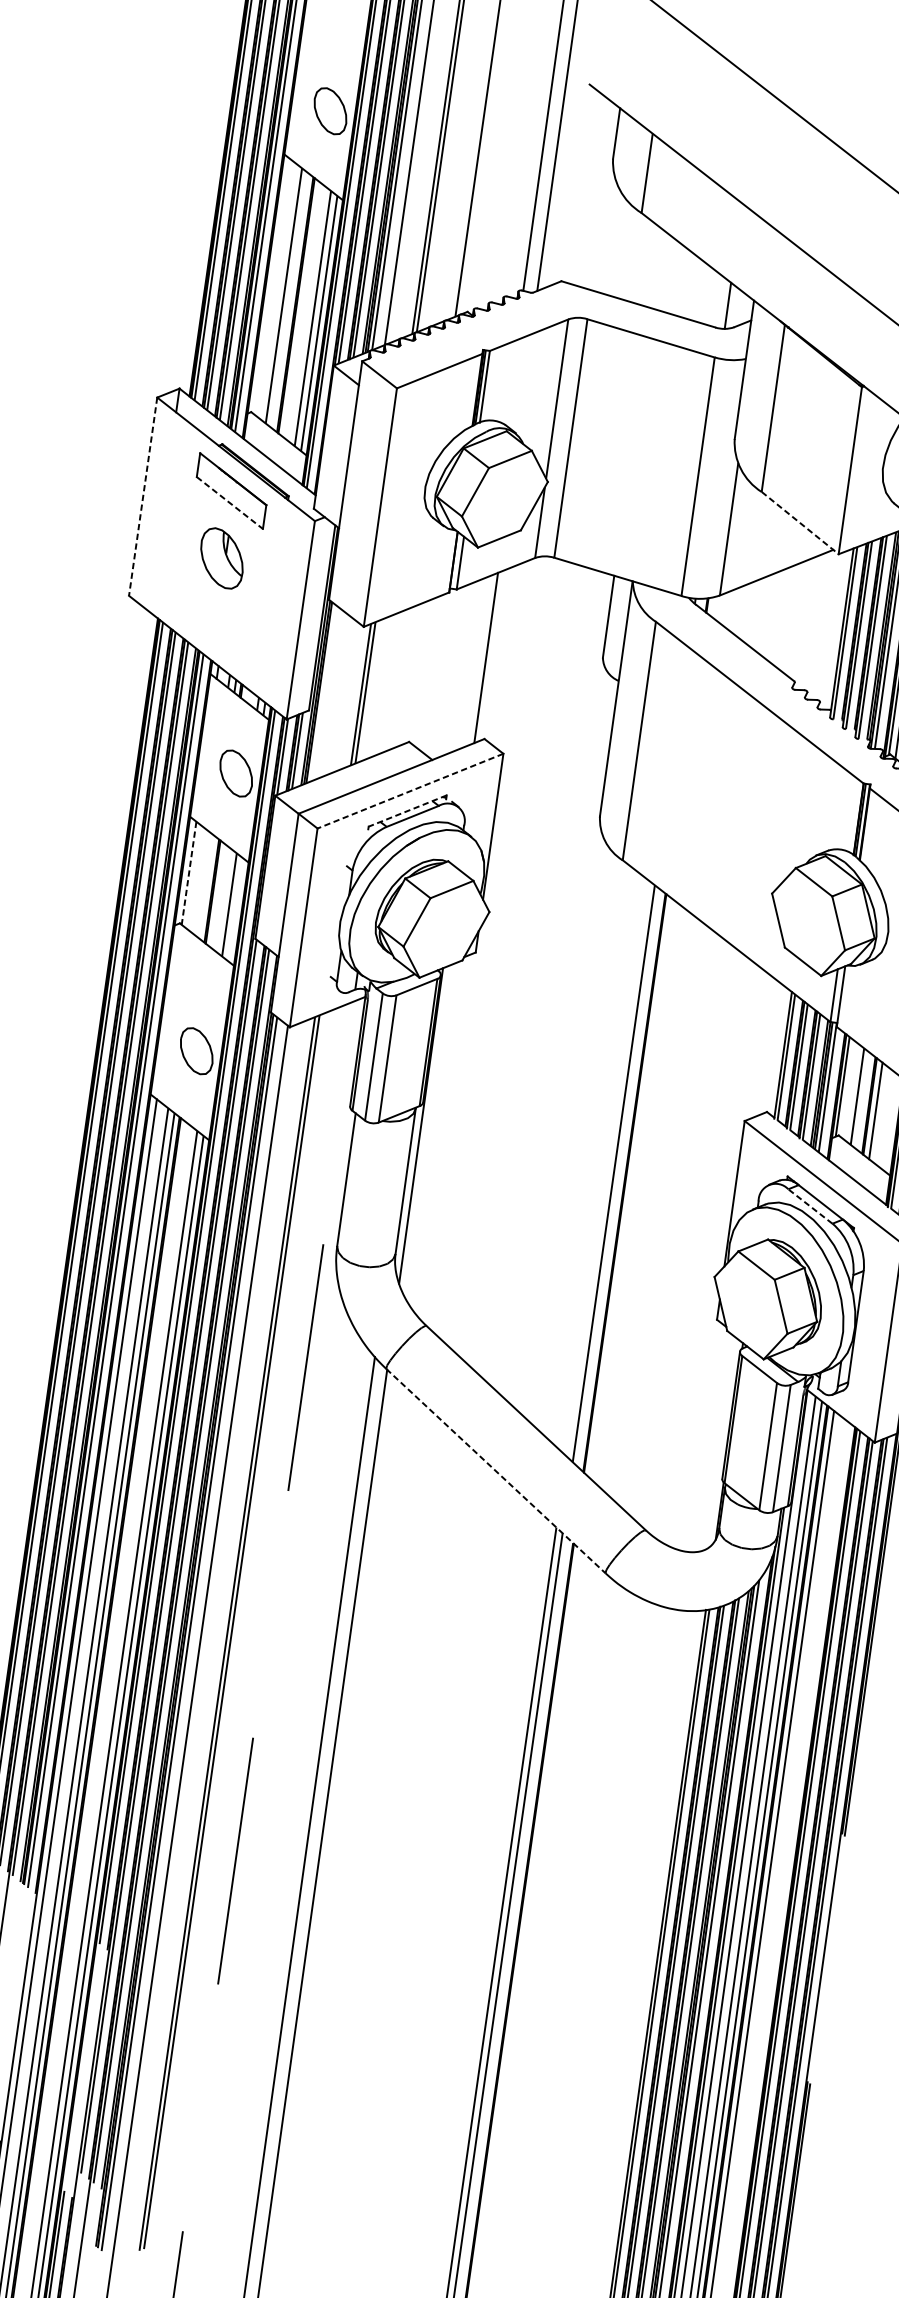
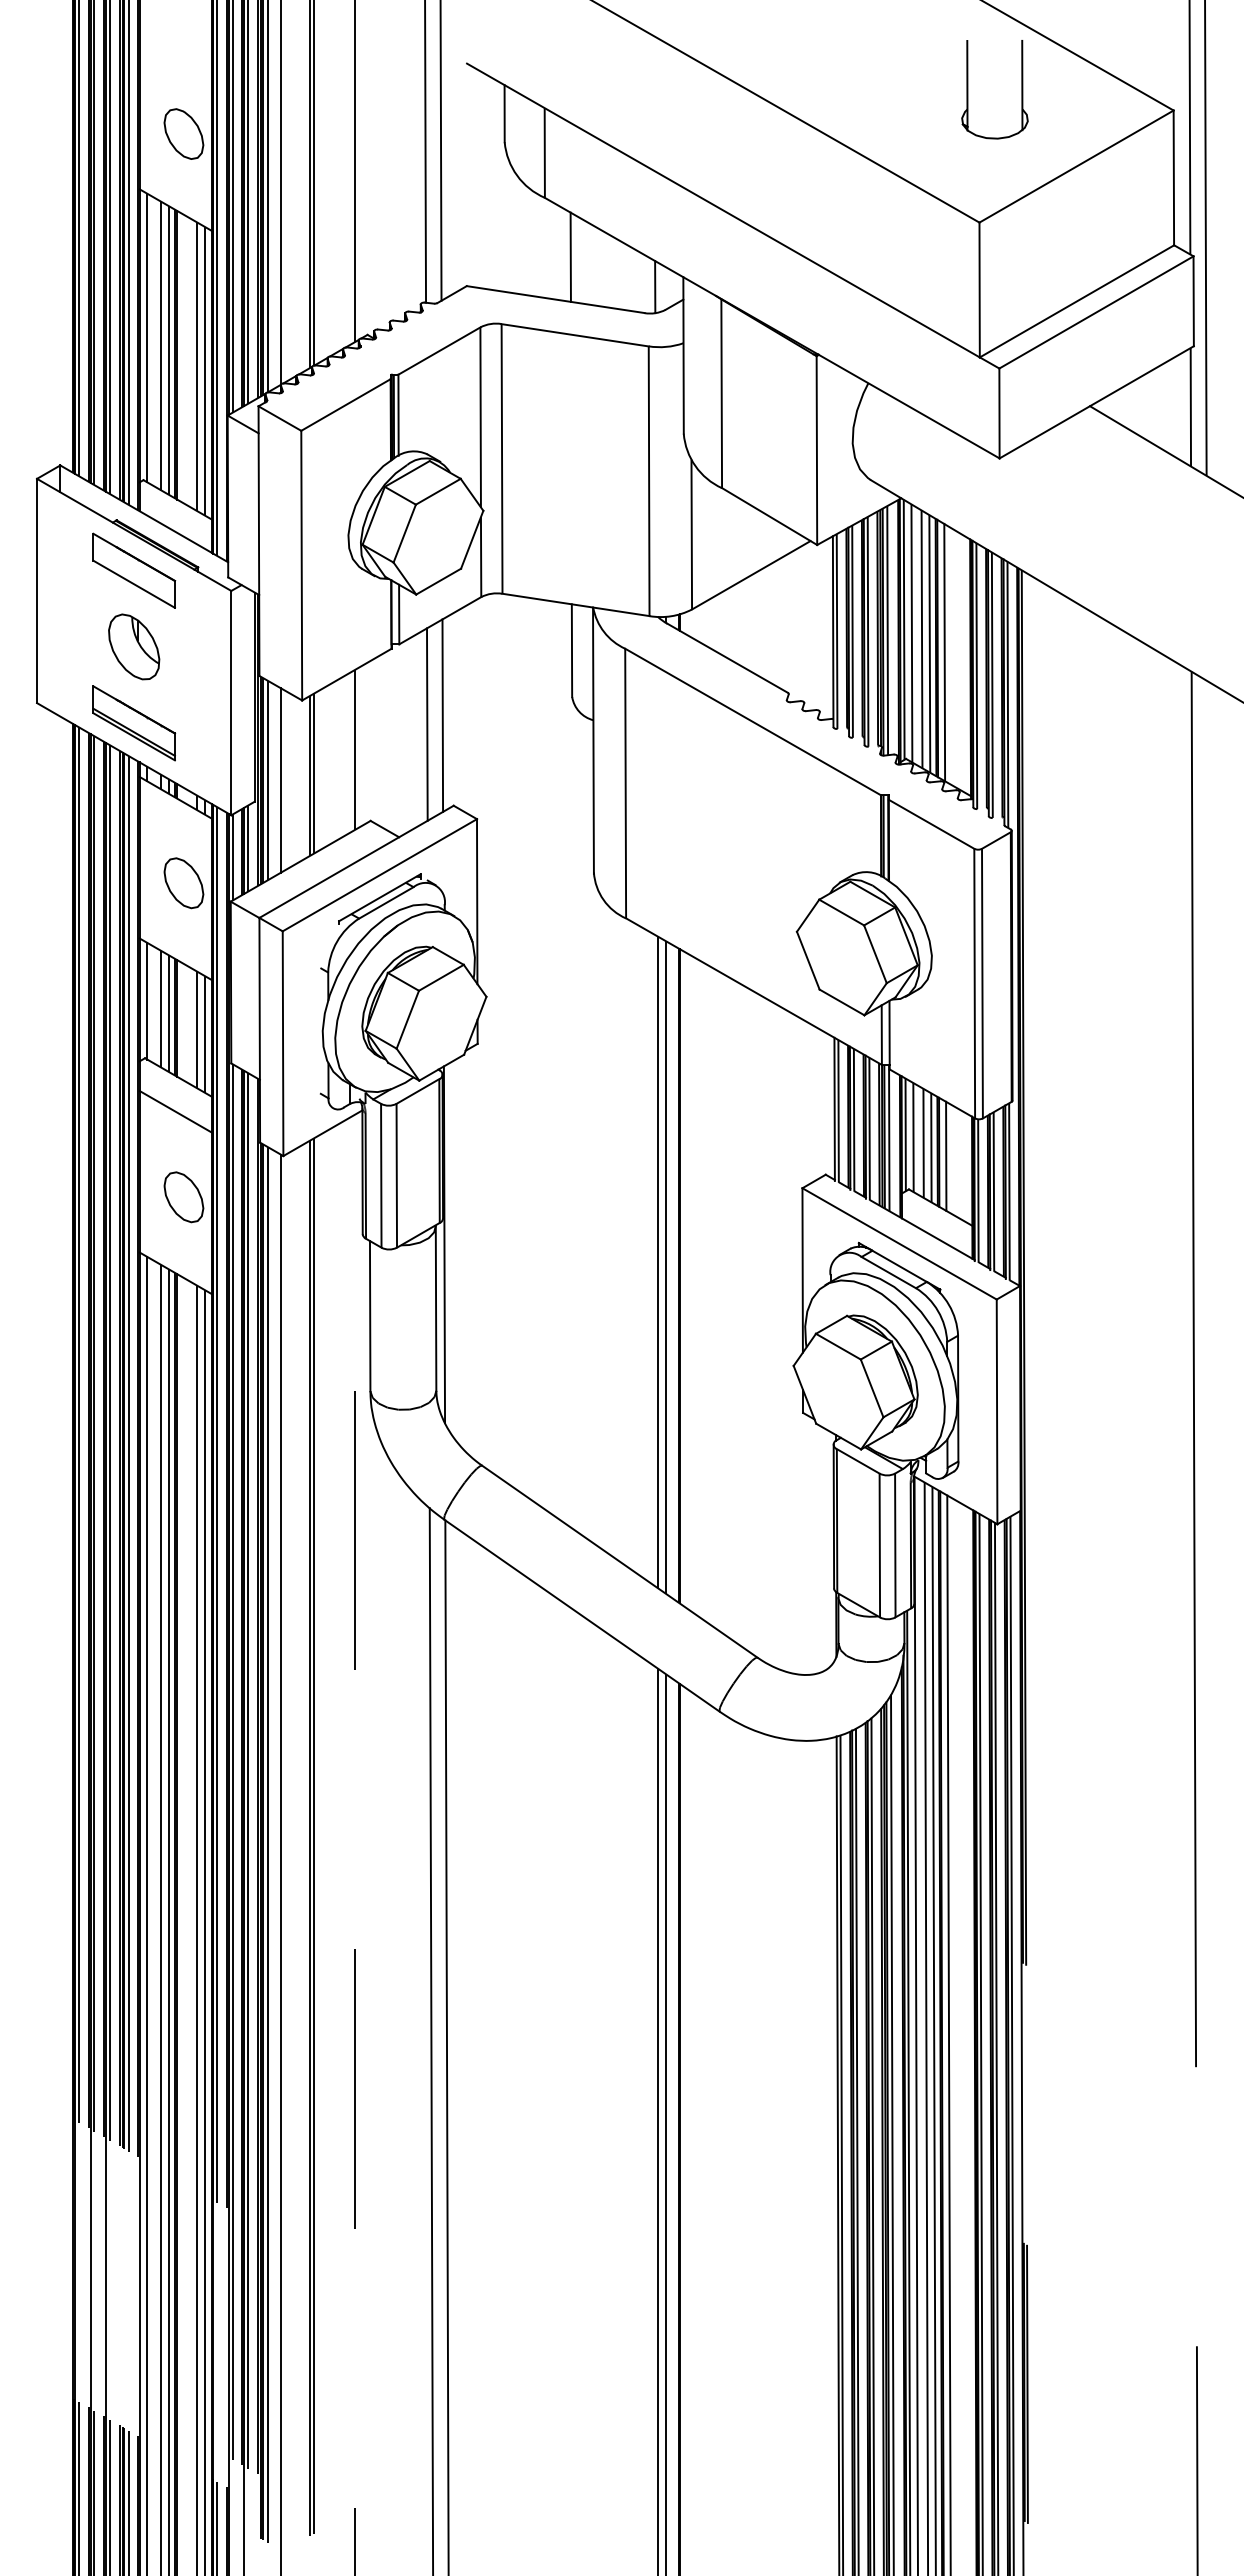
line: (656, 268) -> (570, 256), added
line: (272, 286) -> (147, 337), added
line: (290, 300) -> (169, 350), added
line: (143, 497) -> (37, 591), dashed -> solid
line: (230, 503) -> (134, 584), dashed -> solid
line: (800, 523) -> (770, 516), dashed -> solid
part: (212, 626) -> (134, 723), added
line: (471, 663) -> (427, 724), added
line: (403, 677) -> (354, 750), added
line: (323, 693) -> (267, 780), added
line: (335, 695) -> (281, 780), added
line: (410, 791) -> (379, 875), dashed -> solid
line: (407, 810) -> (379, 897), dashed -> solid
line: (189, 873) -> (147, 1001), dashed -> solid
line: (200, 882) -> (161, 1009), added
line: (207, 886) -> (169, 1013), added
line: (235, 909) -> (204, 1034), added
line: (200, 974) -> (175, 1111), added
line: (849, 1090) -> (913, 1137), added
line: (863, 1101) -> (931, 1147), added
line: (607, 1168) -> (657, 1262), added
line: (810, 1206) -> (888, 1272), dashed -> solid
line: (496, 1471) -> (582, 1615), dashed -> solid

